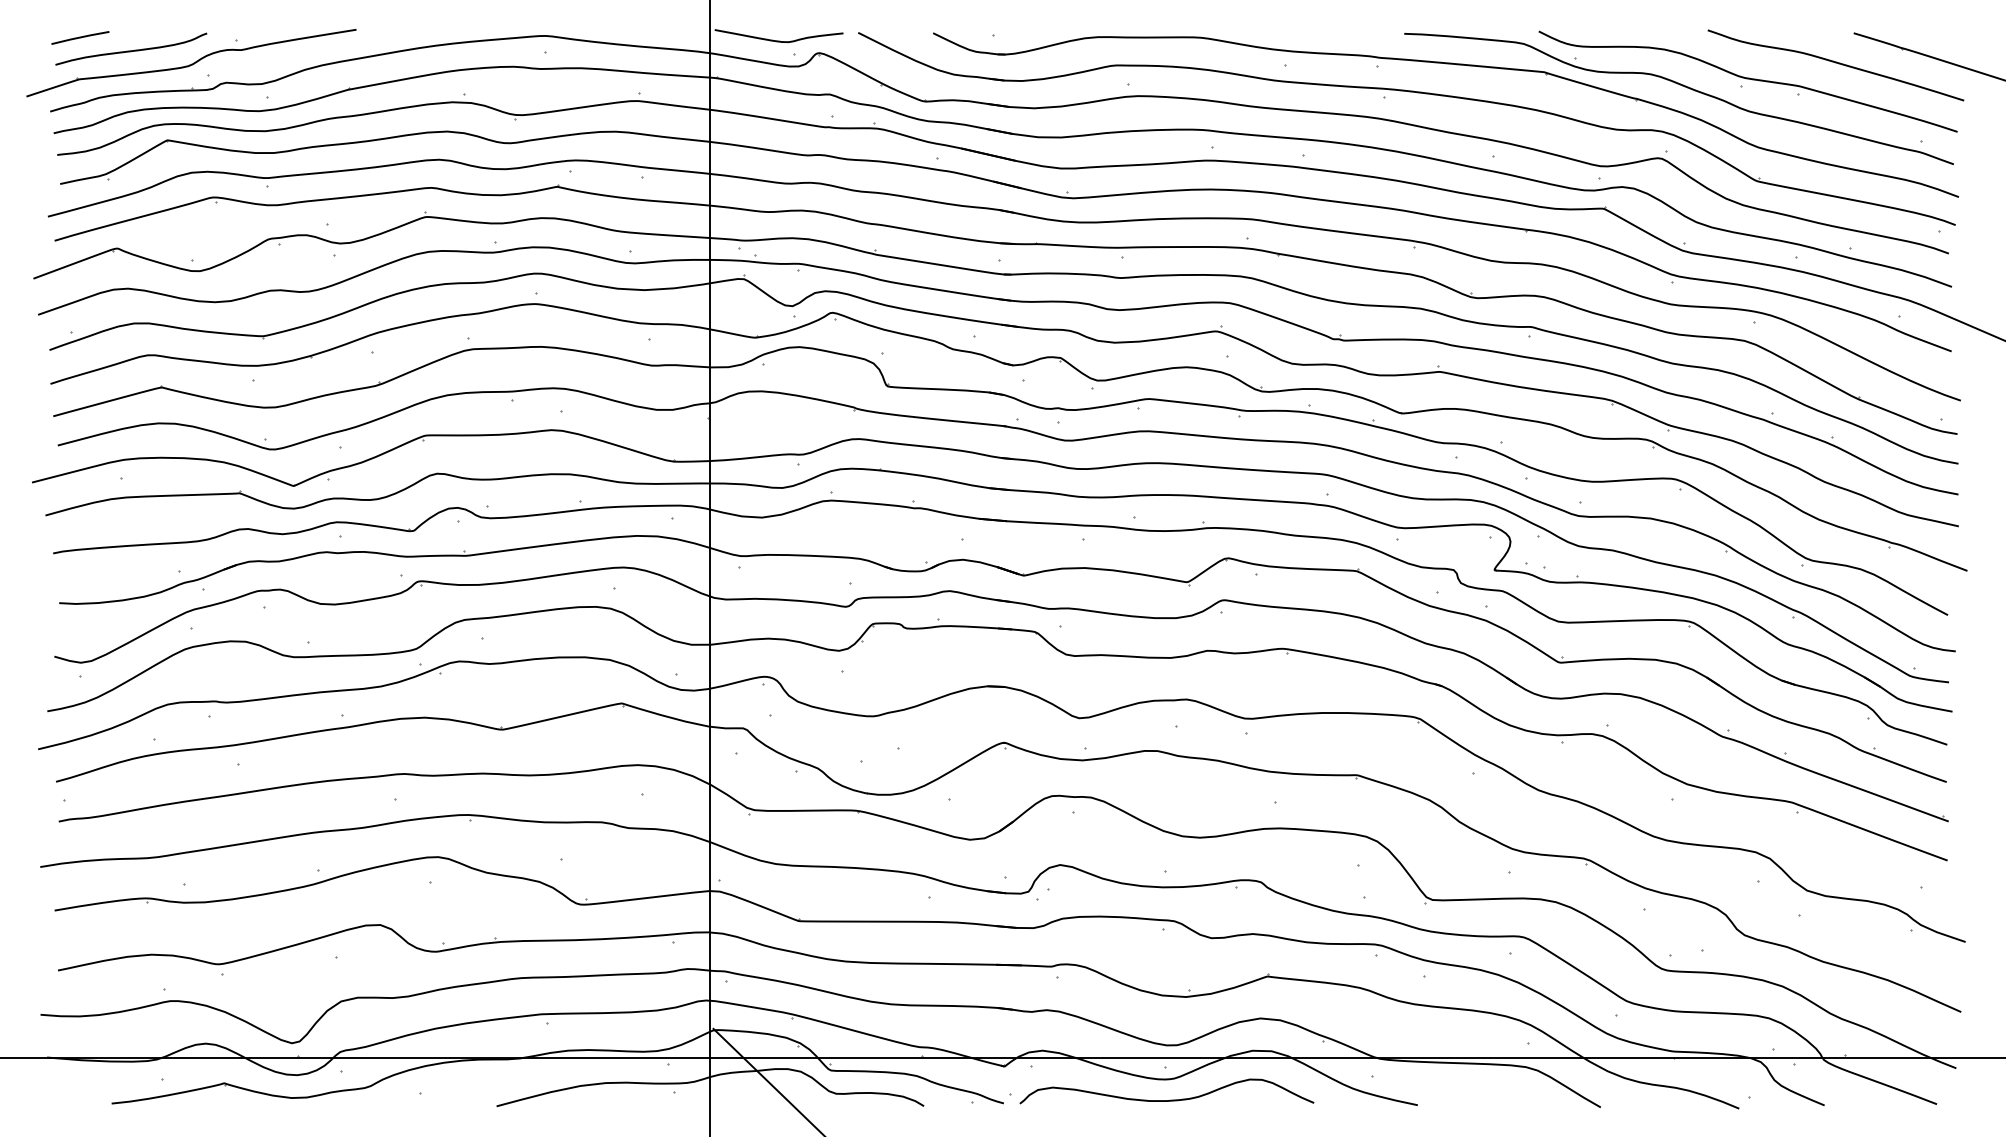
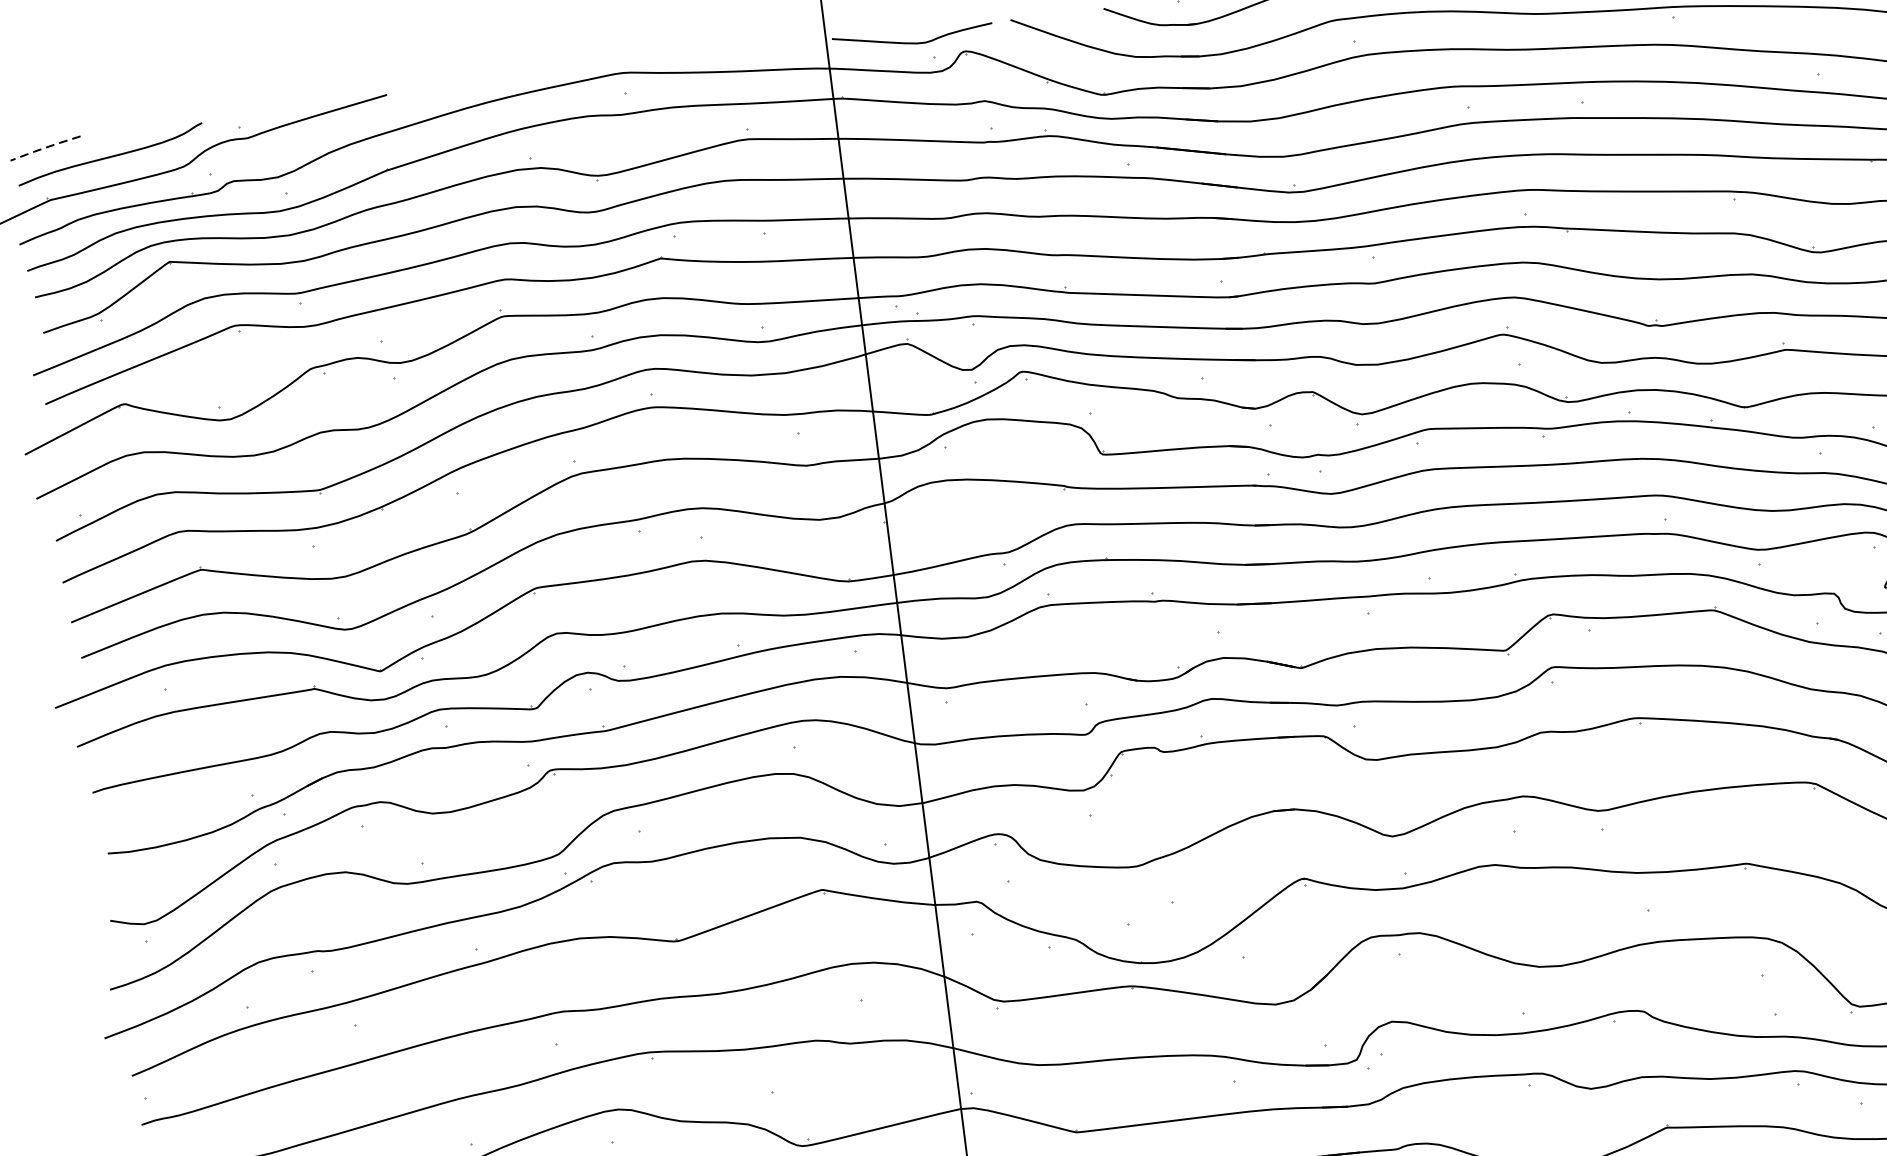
line: (80, 37) -> (45, 147), solid -> dashed

